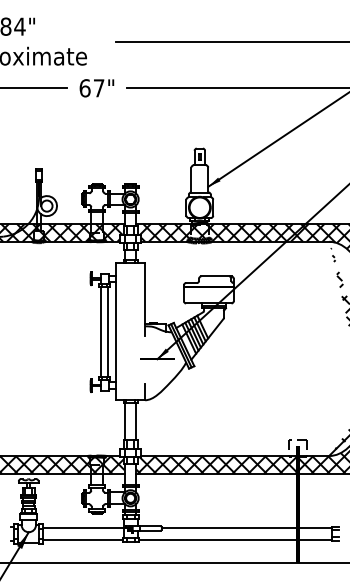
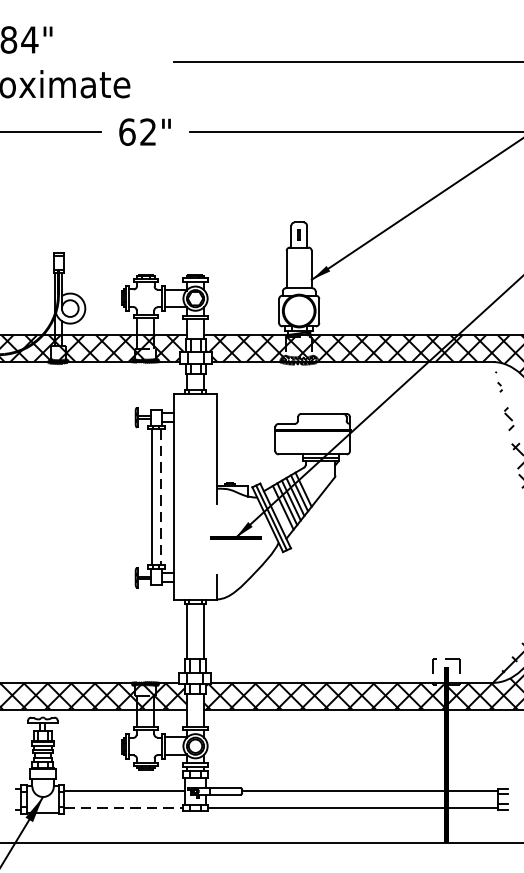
text: (98, 88) -> (147, 132), 67" -> 62"
line: (107, 332) -> (160, 497), solid -> dashed
line: (82, 539) -> (123, 807), solid -> dashed

